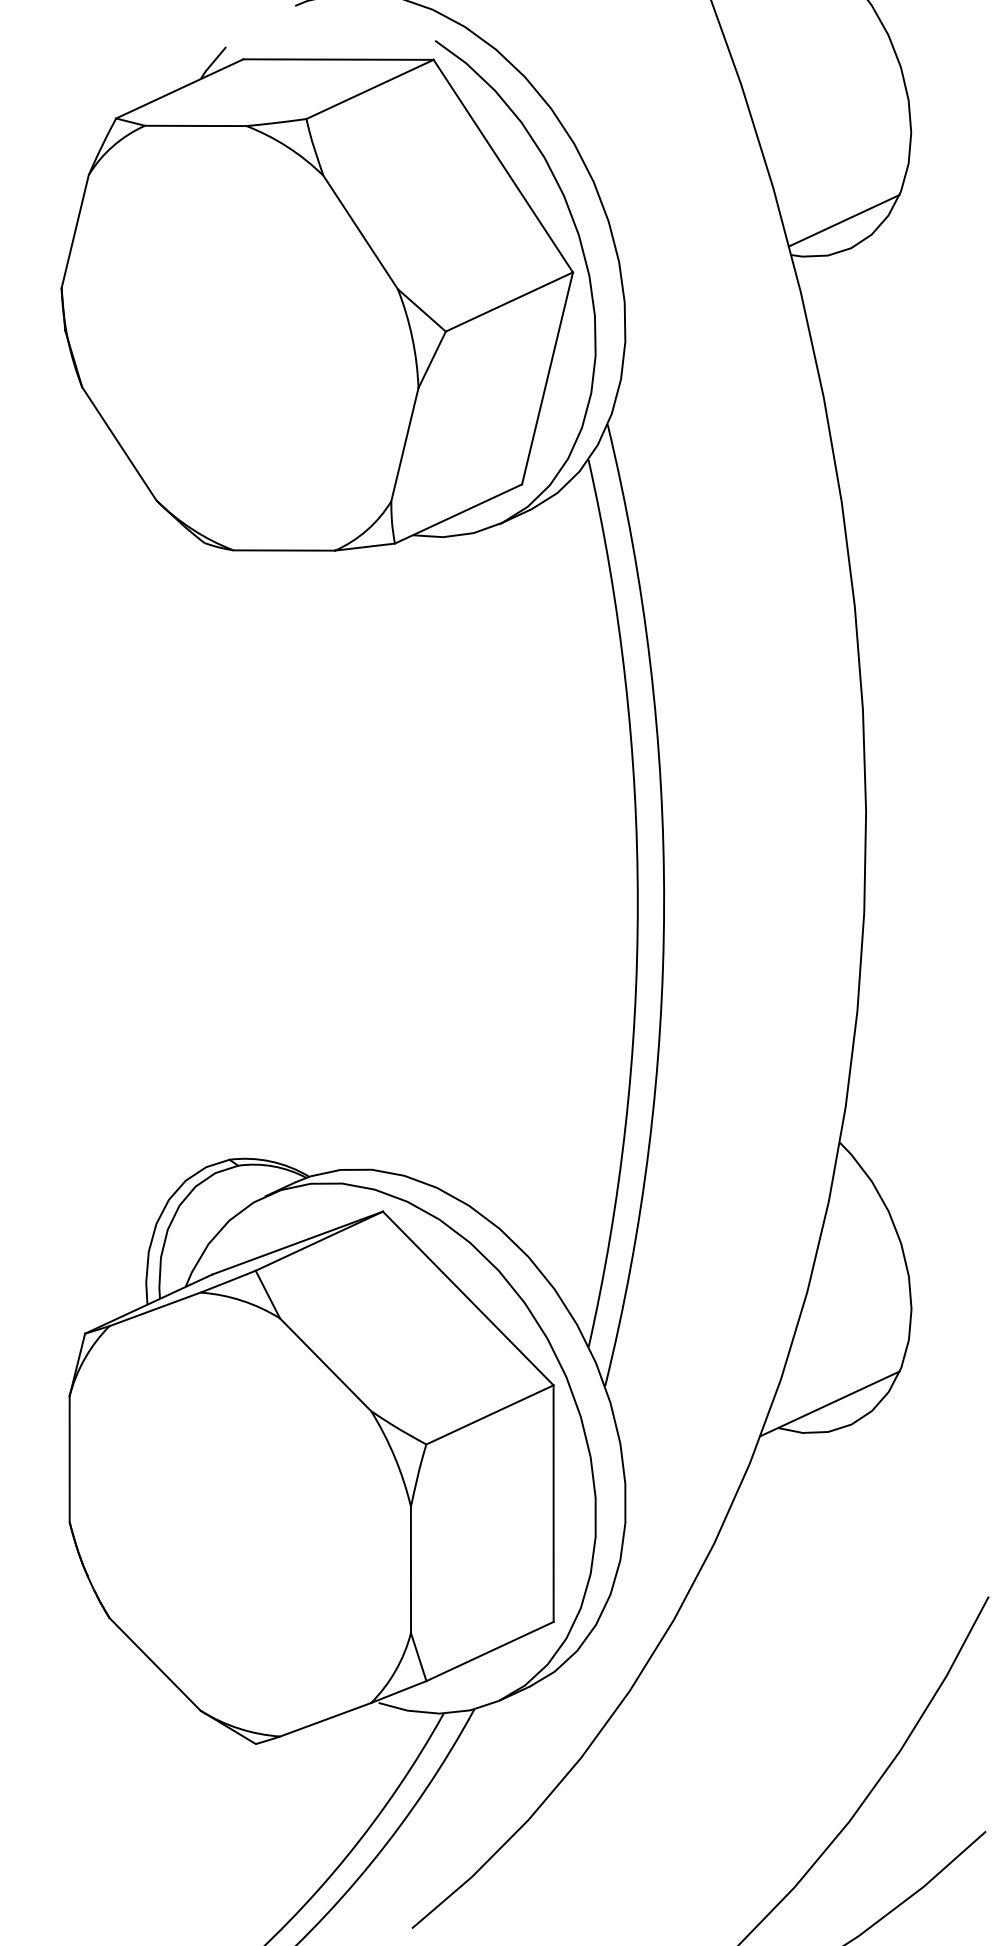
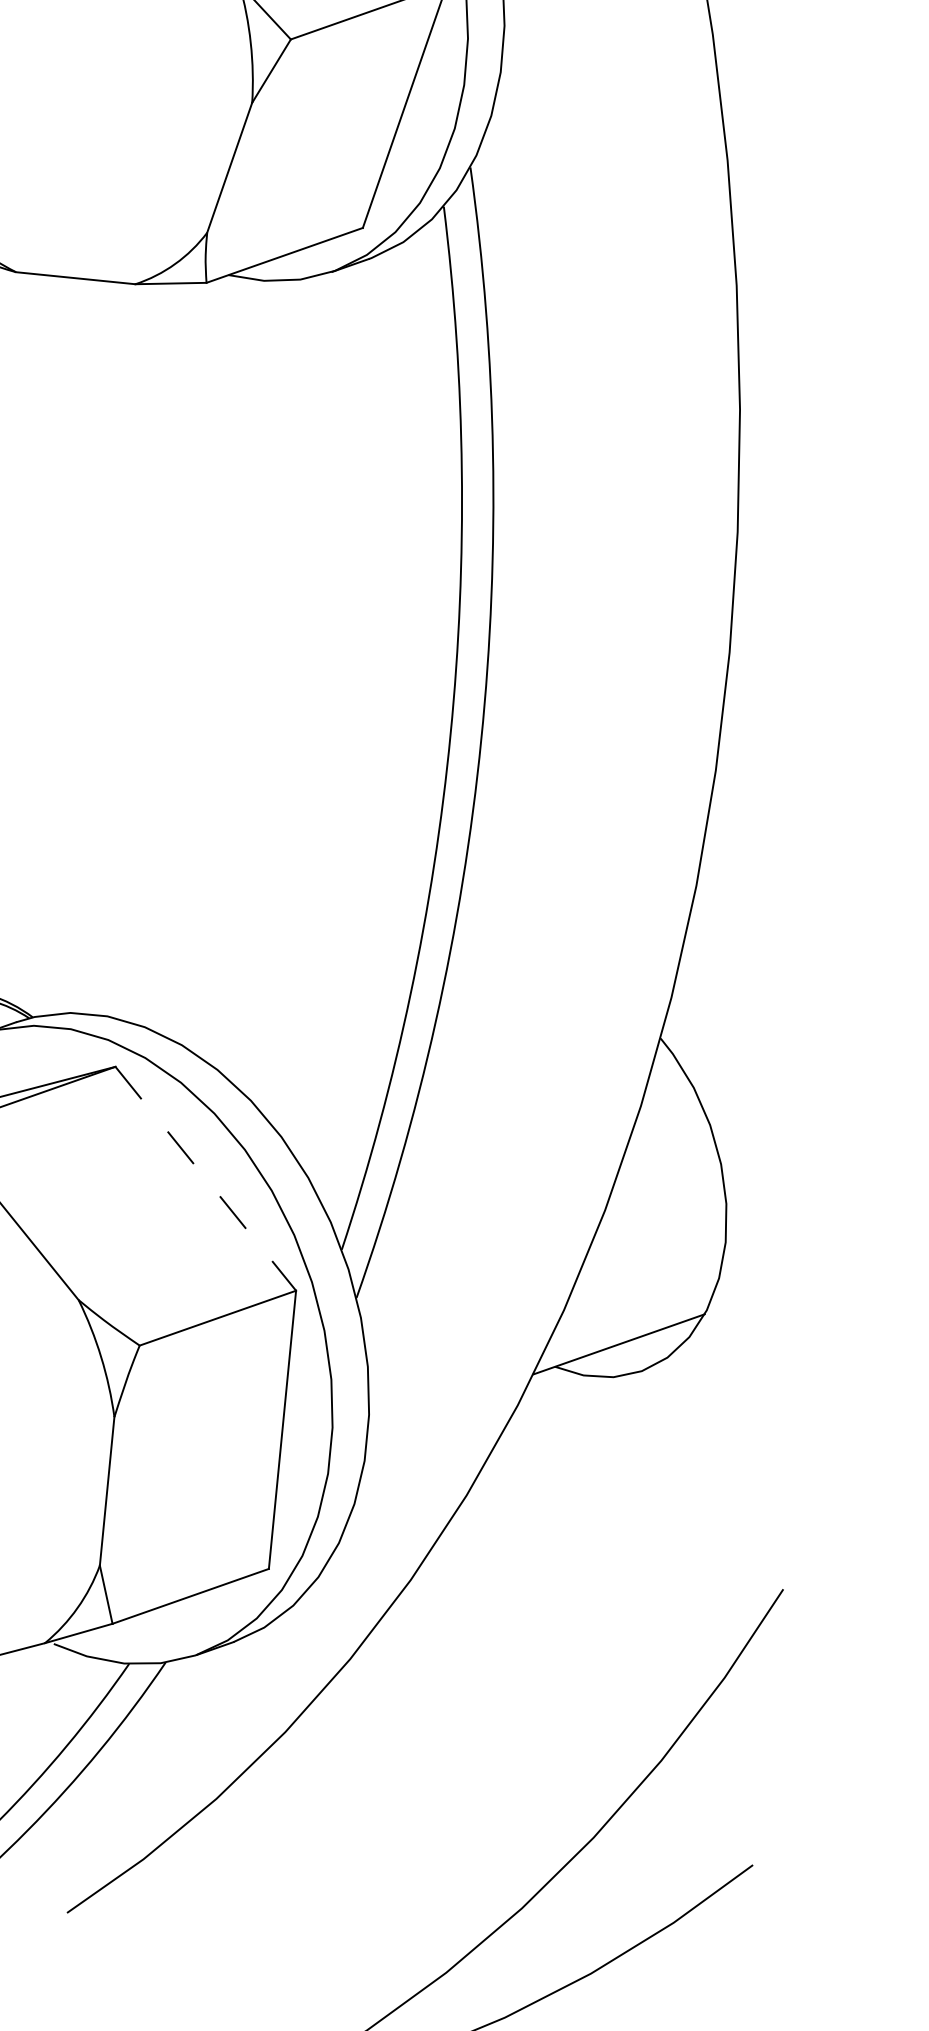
line: (468, 1298) -> (206, 1178), solid -> dashed

